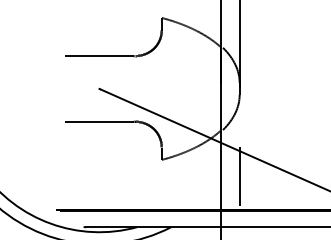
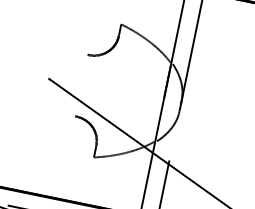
line: (99, 56) -> (55, 48), removed
line: (99, 121) -> (42, 109), removed

